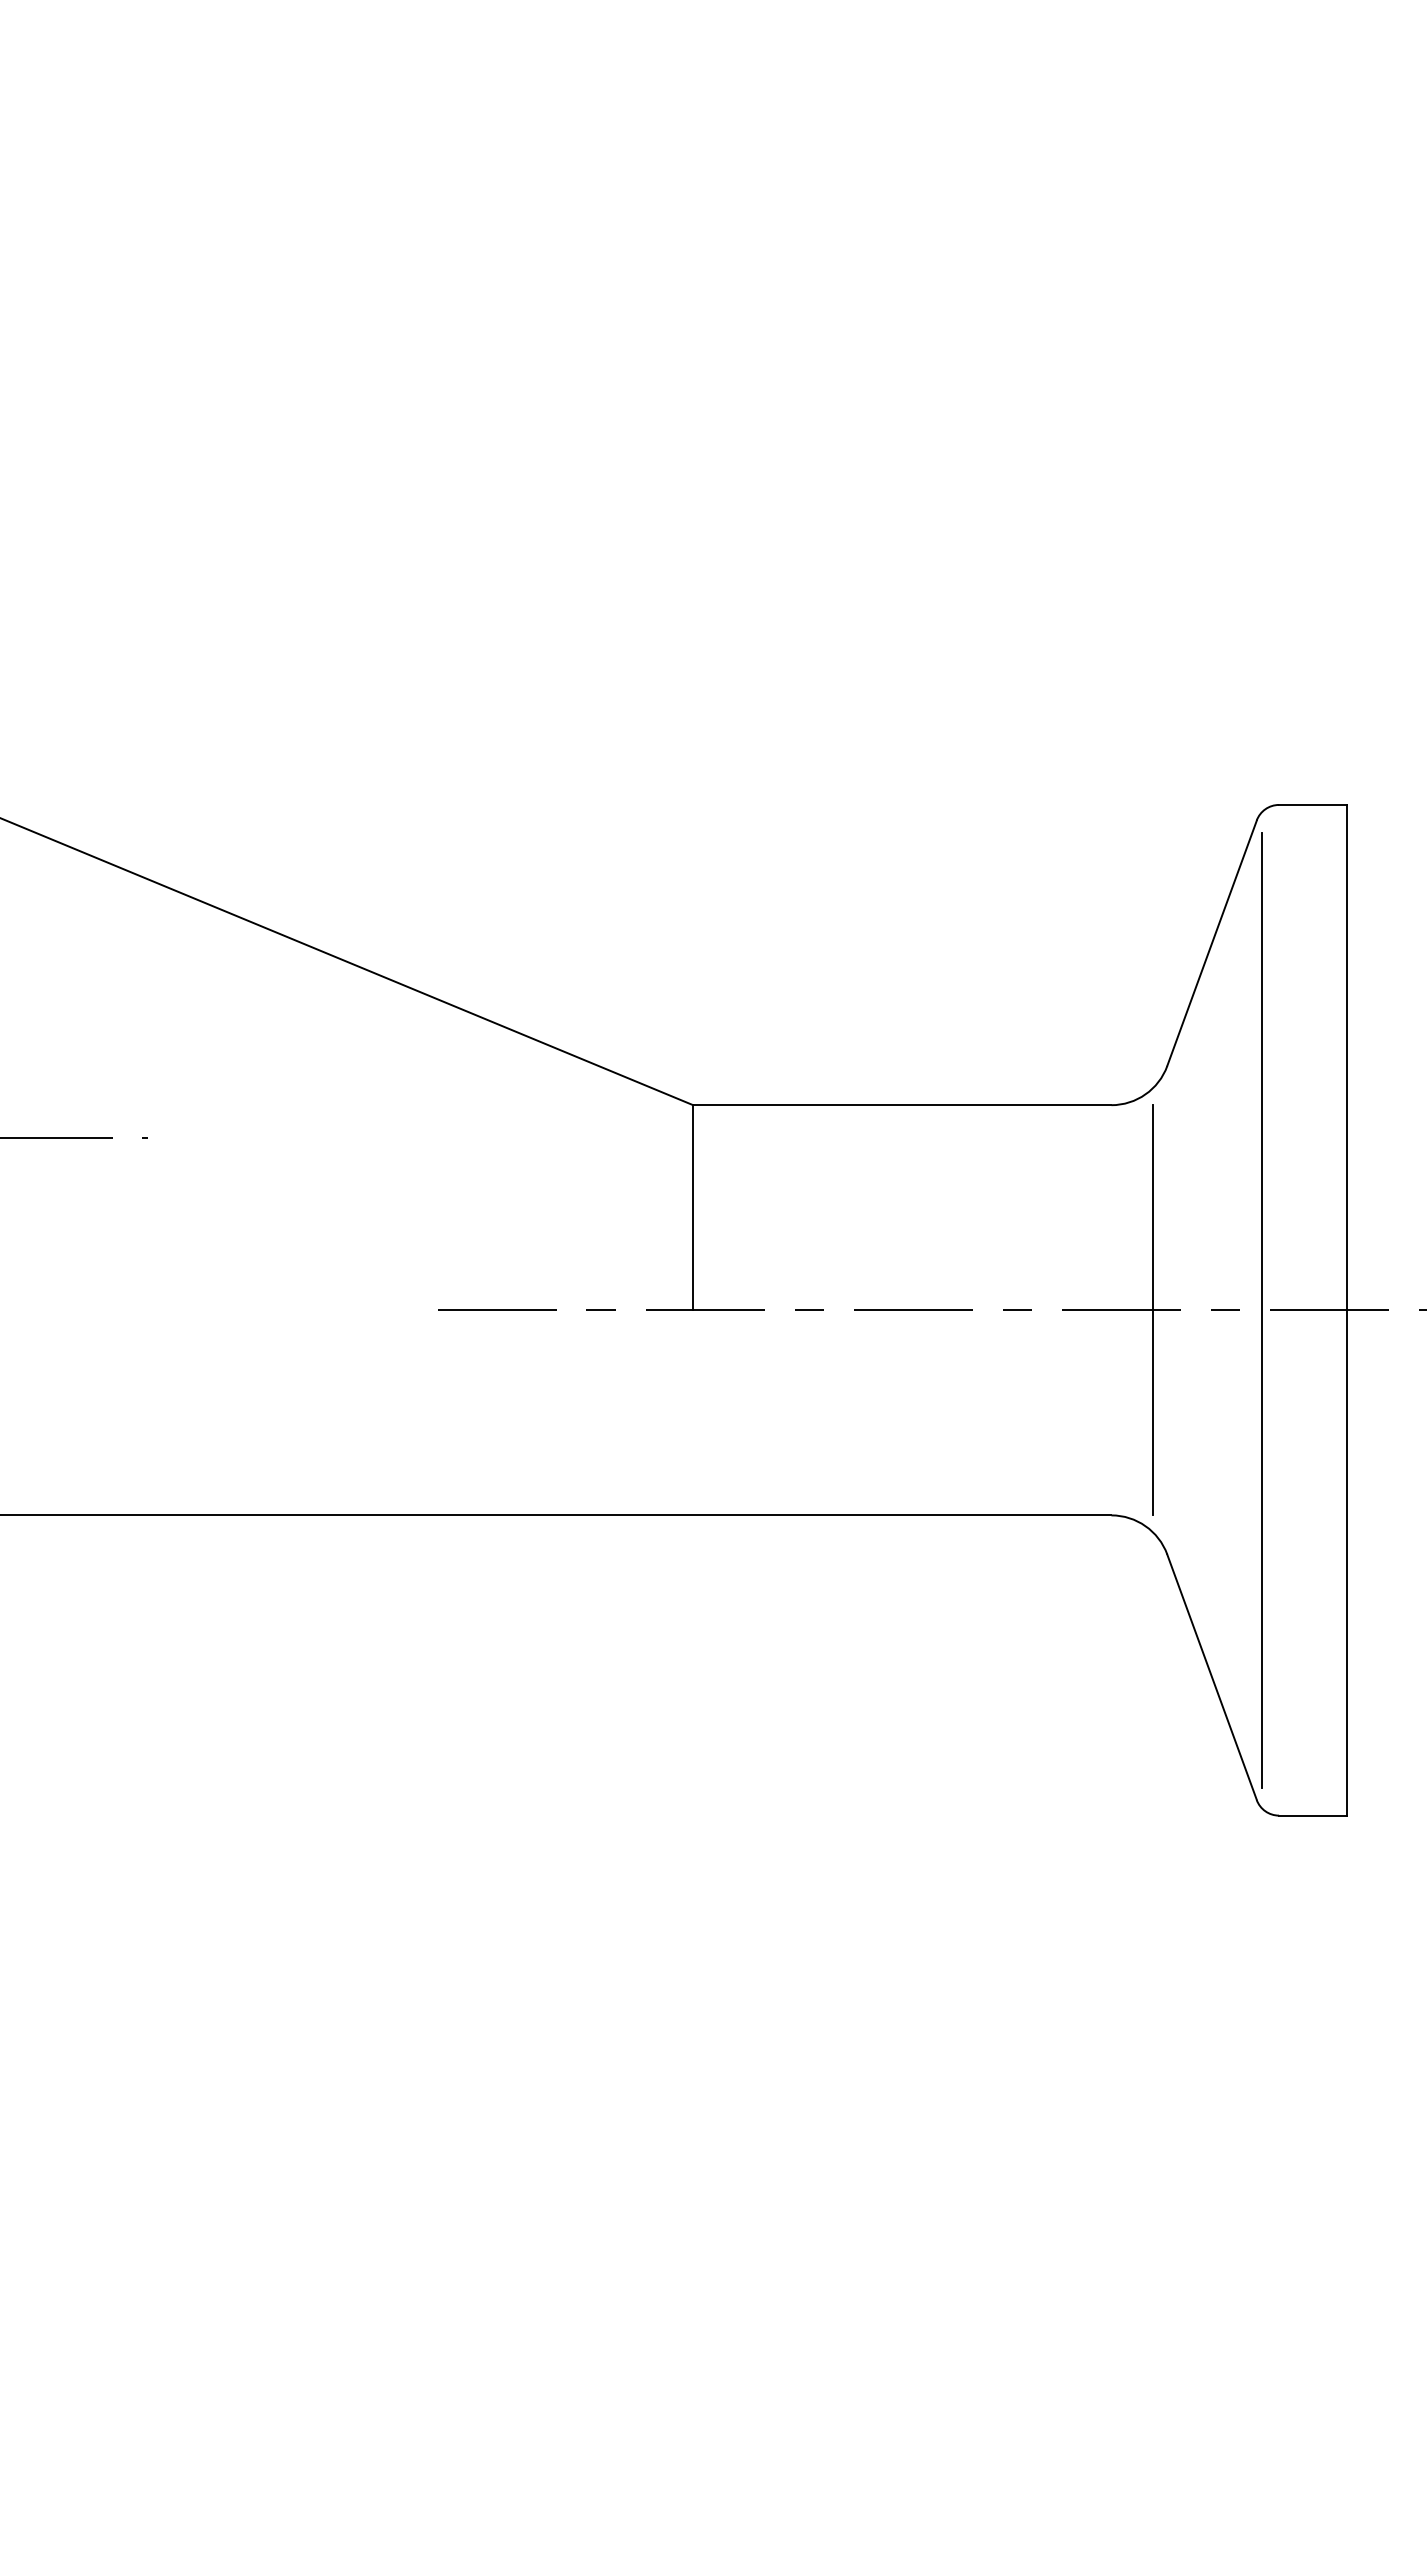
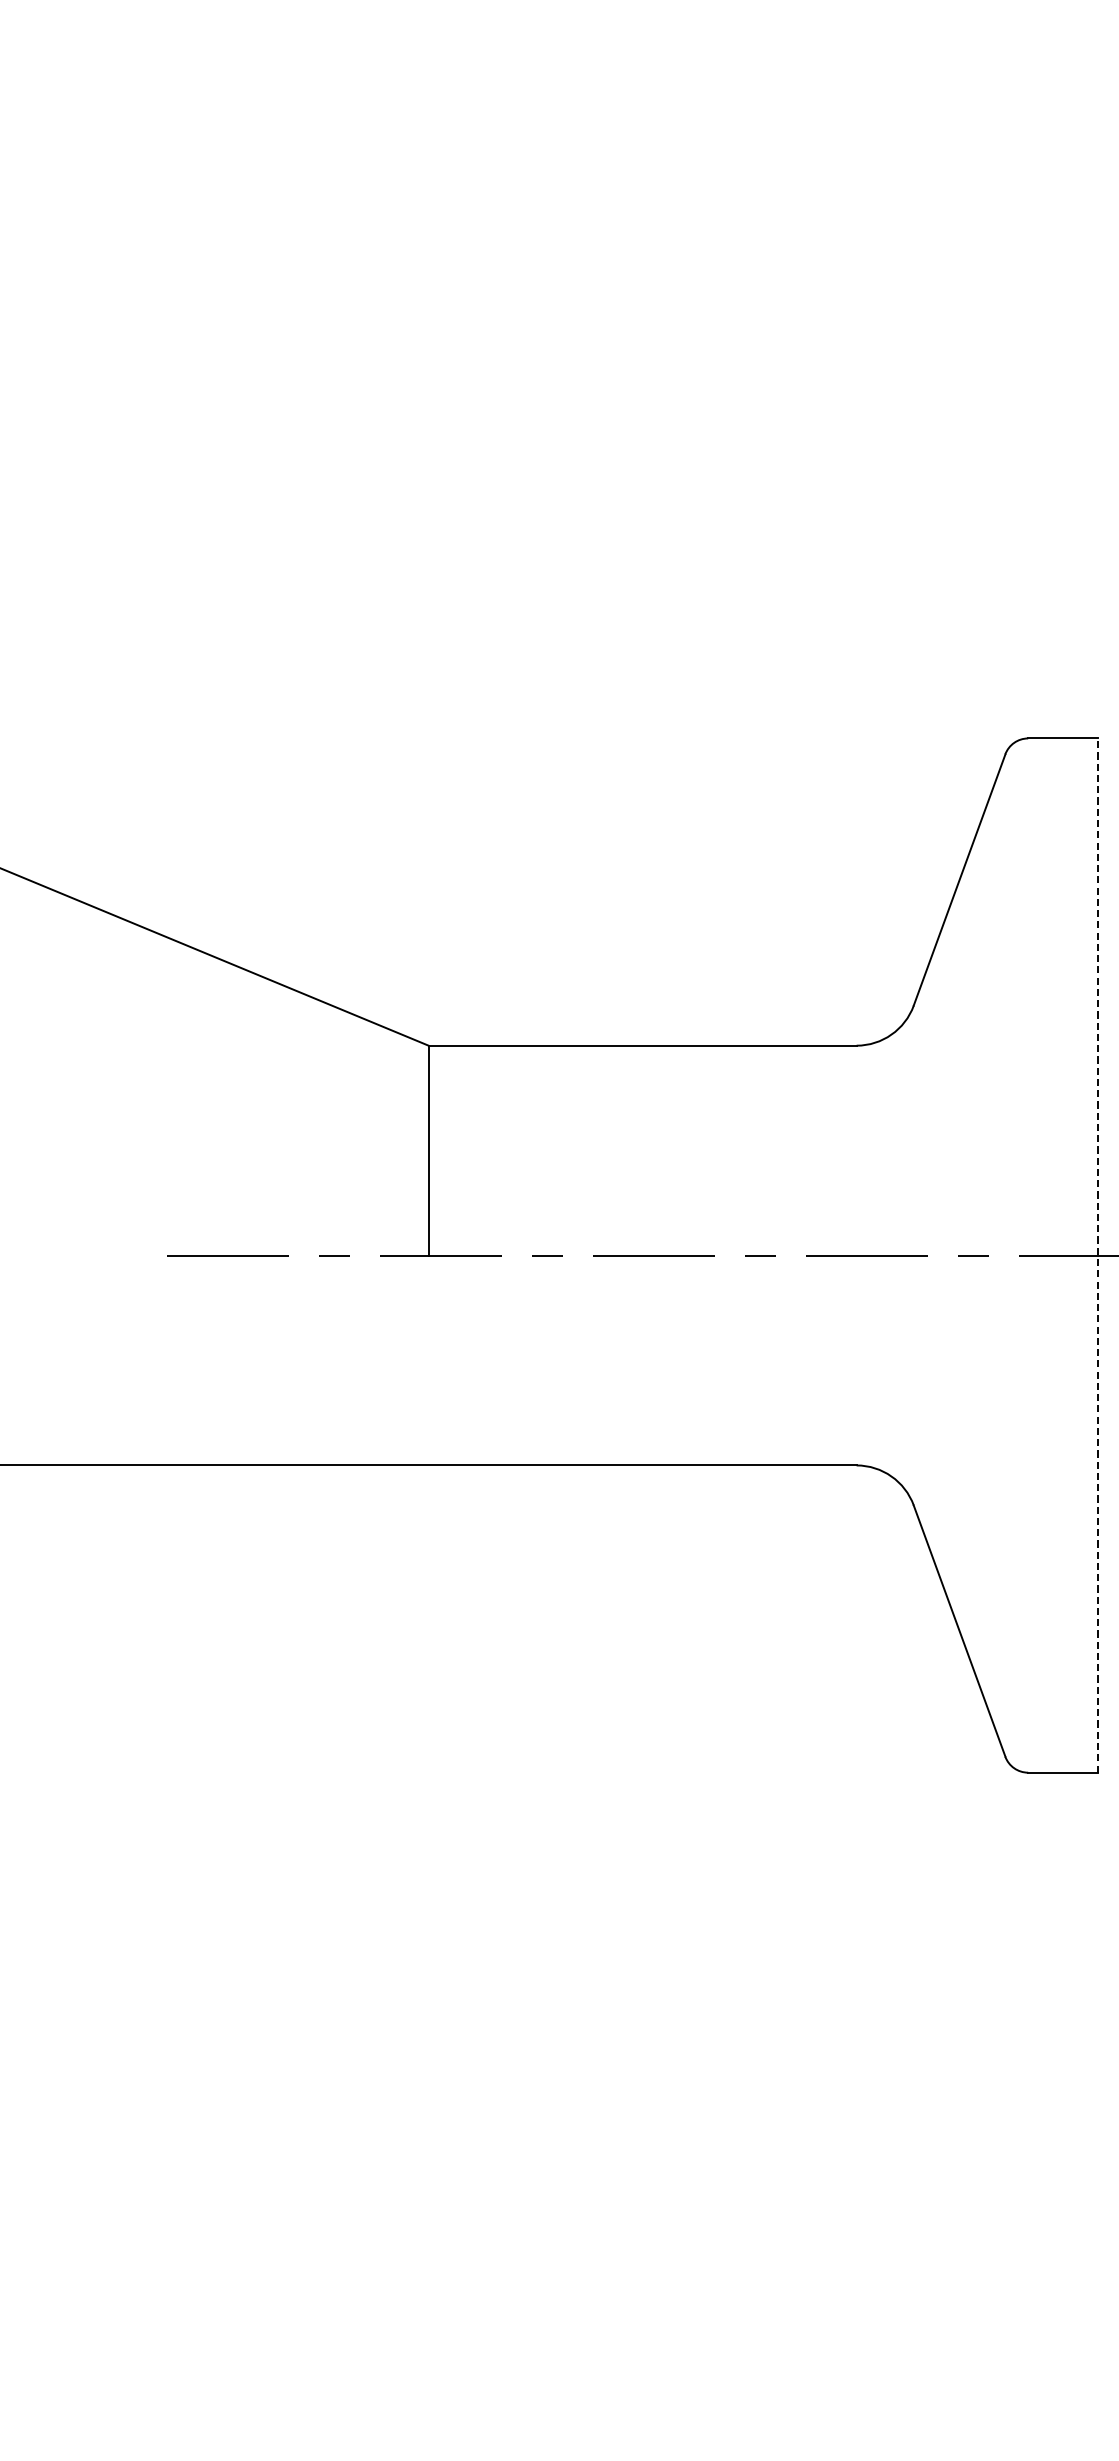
line: (1262, 1309) -> (1011, 1254), removed
line: (1347, 1309) -> (1098, 1254), solid -> dashed
line: (1153, 1310) -> (899, 1255), removed

